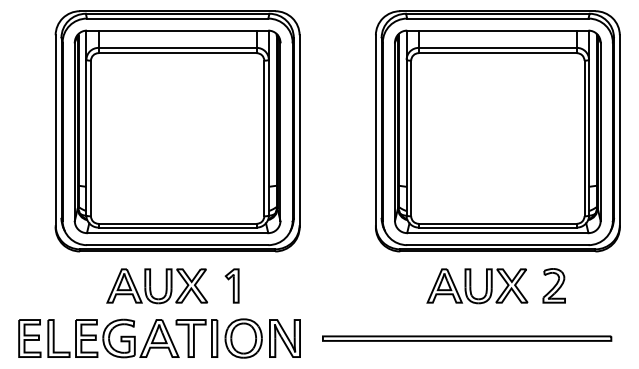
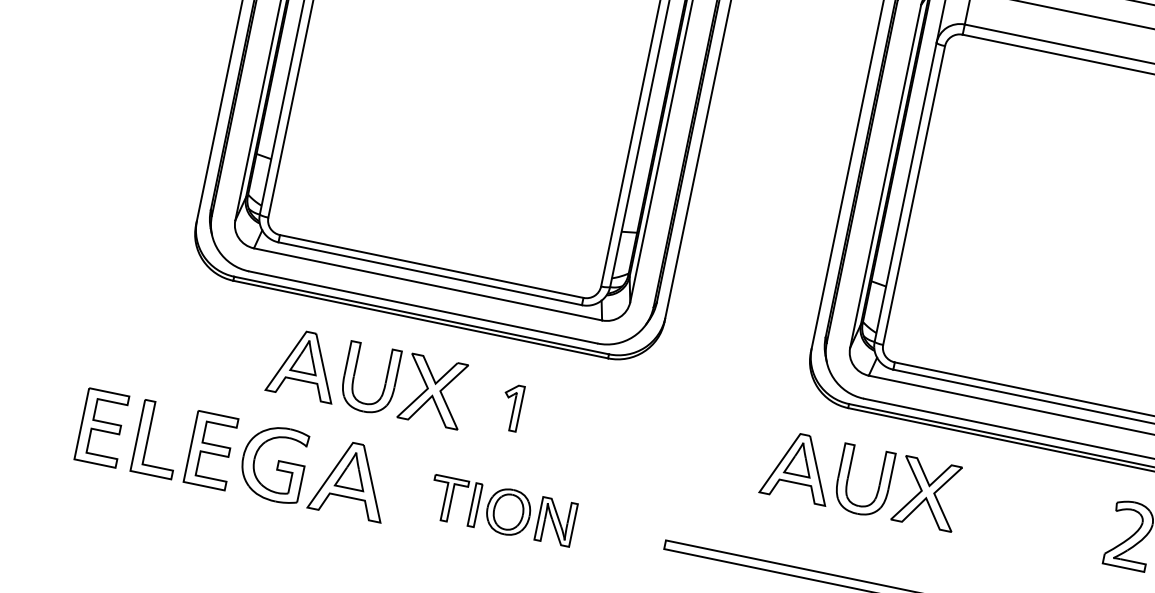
part: (231, 285) -> (510, 406), size x0.7
part: (477, 286) -> (861, 481), moved
part: (237, 338) -> (501, 510), size x0.6

